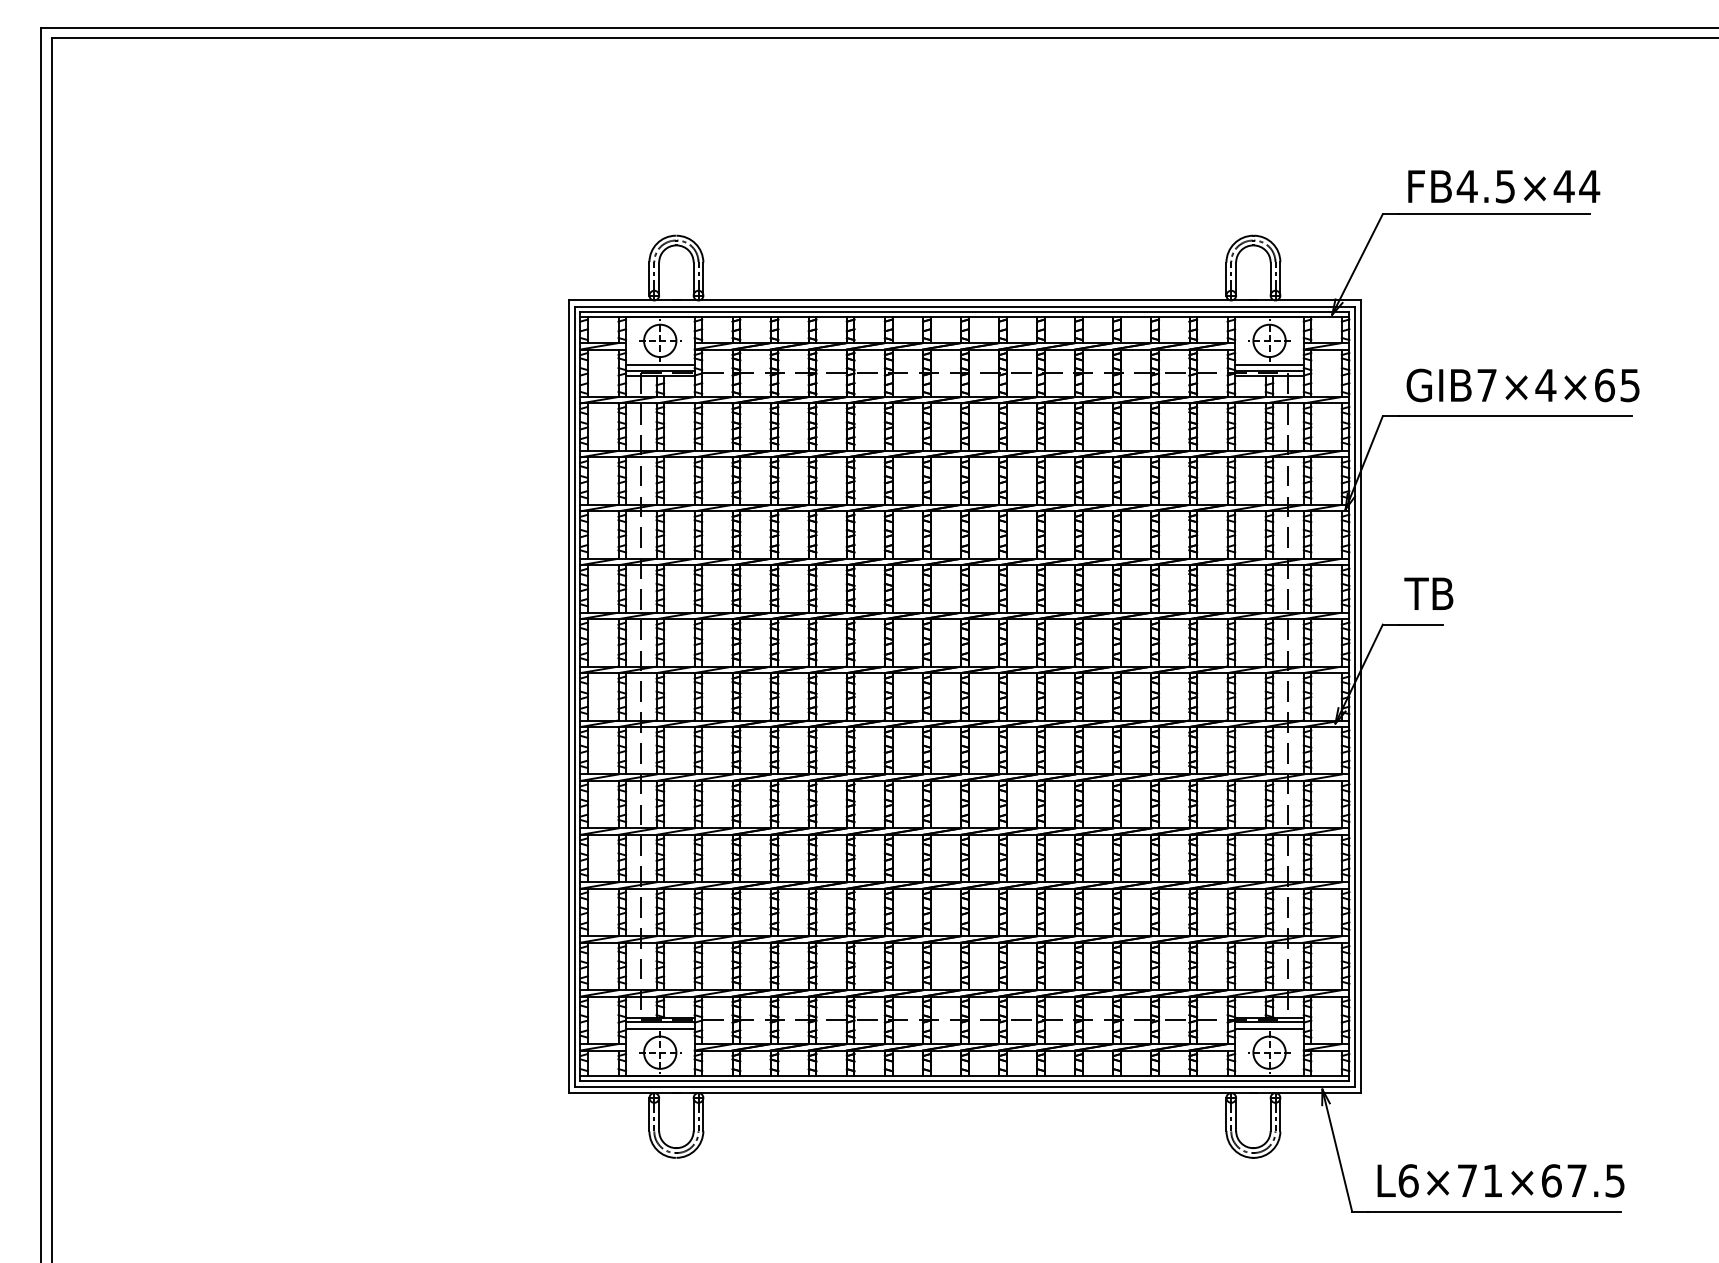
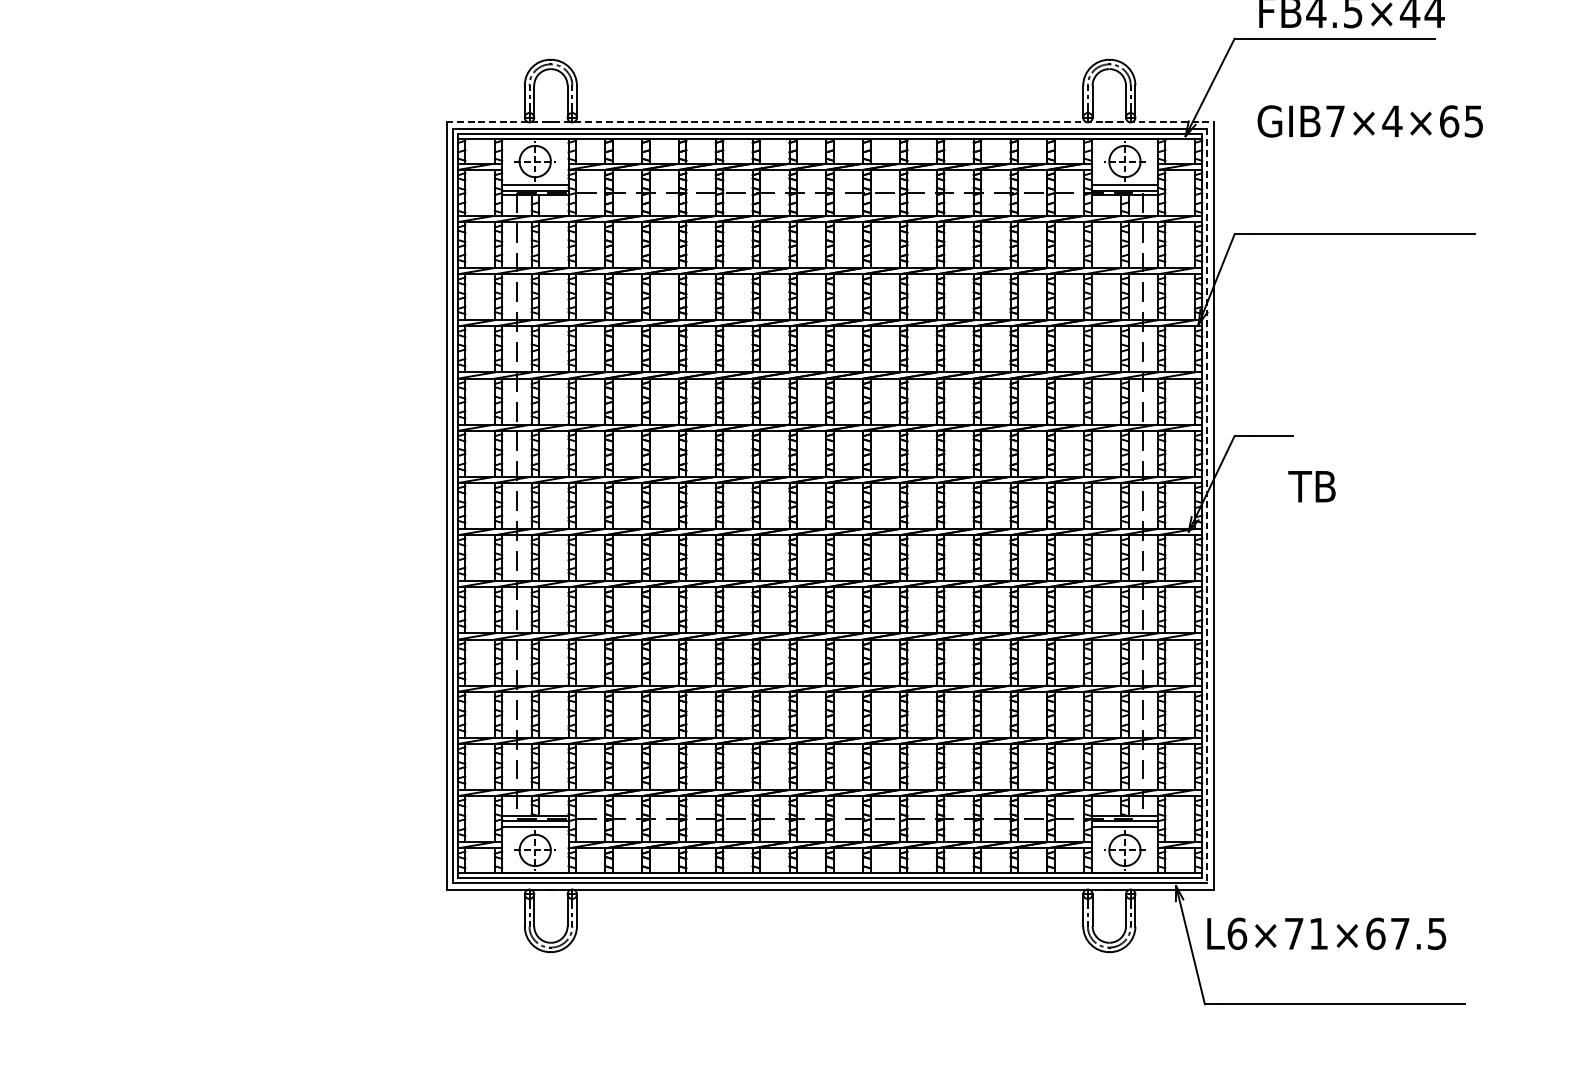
line: (965, 300) -> (830, 122), solid -> dashed
text: (1522, 385) -> (1369, 121), moved
text: (1428, 593) -> (1311, 486), moved
line: (1354, 696) -> (1207, 505), solid -> dashed
text: (1500, 1180) -> (1326, 933), moved

